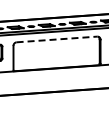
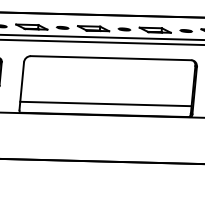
line: (57, 39) -> (112, 58), dashed -> solid
line: (56, 62) -> (105, 103), added

